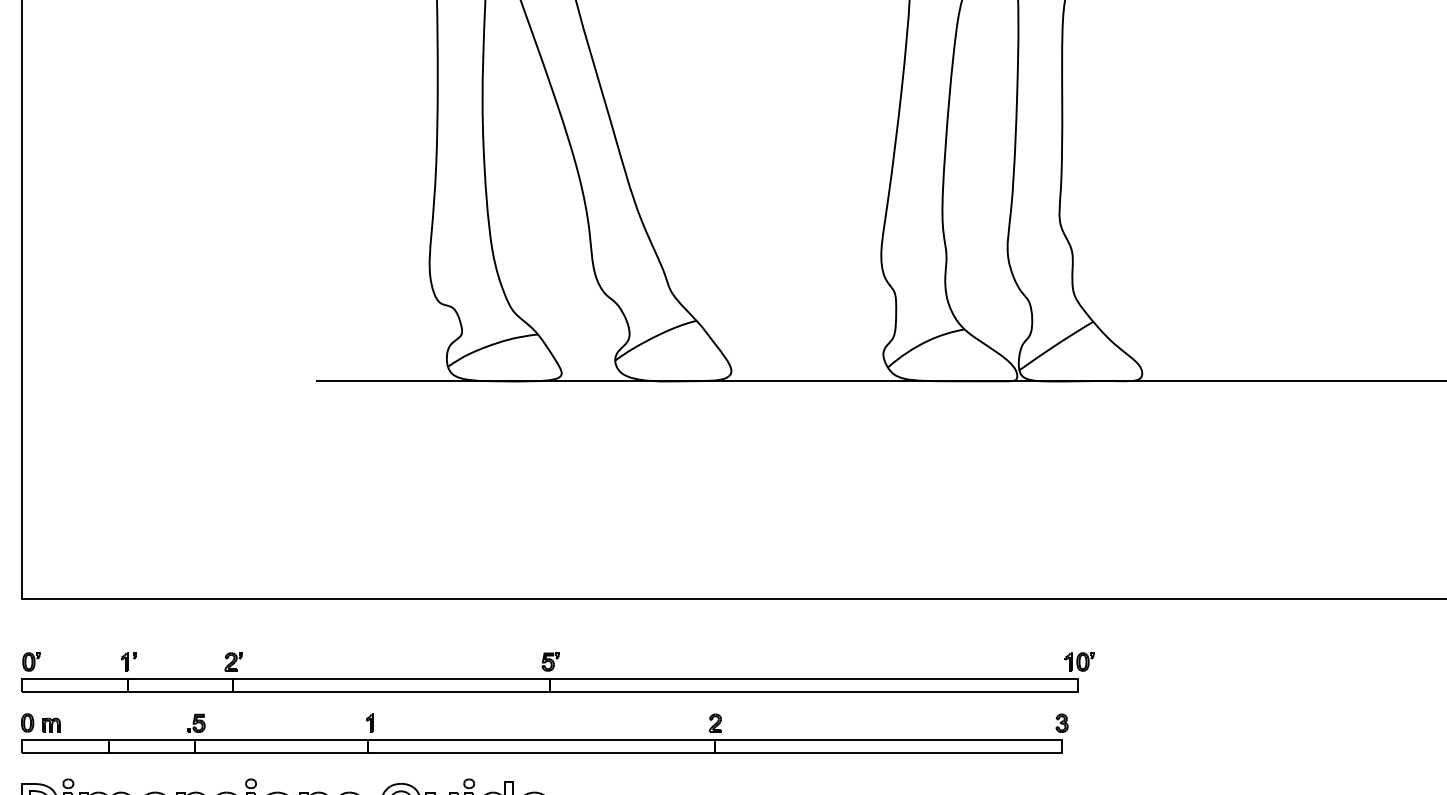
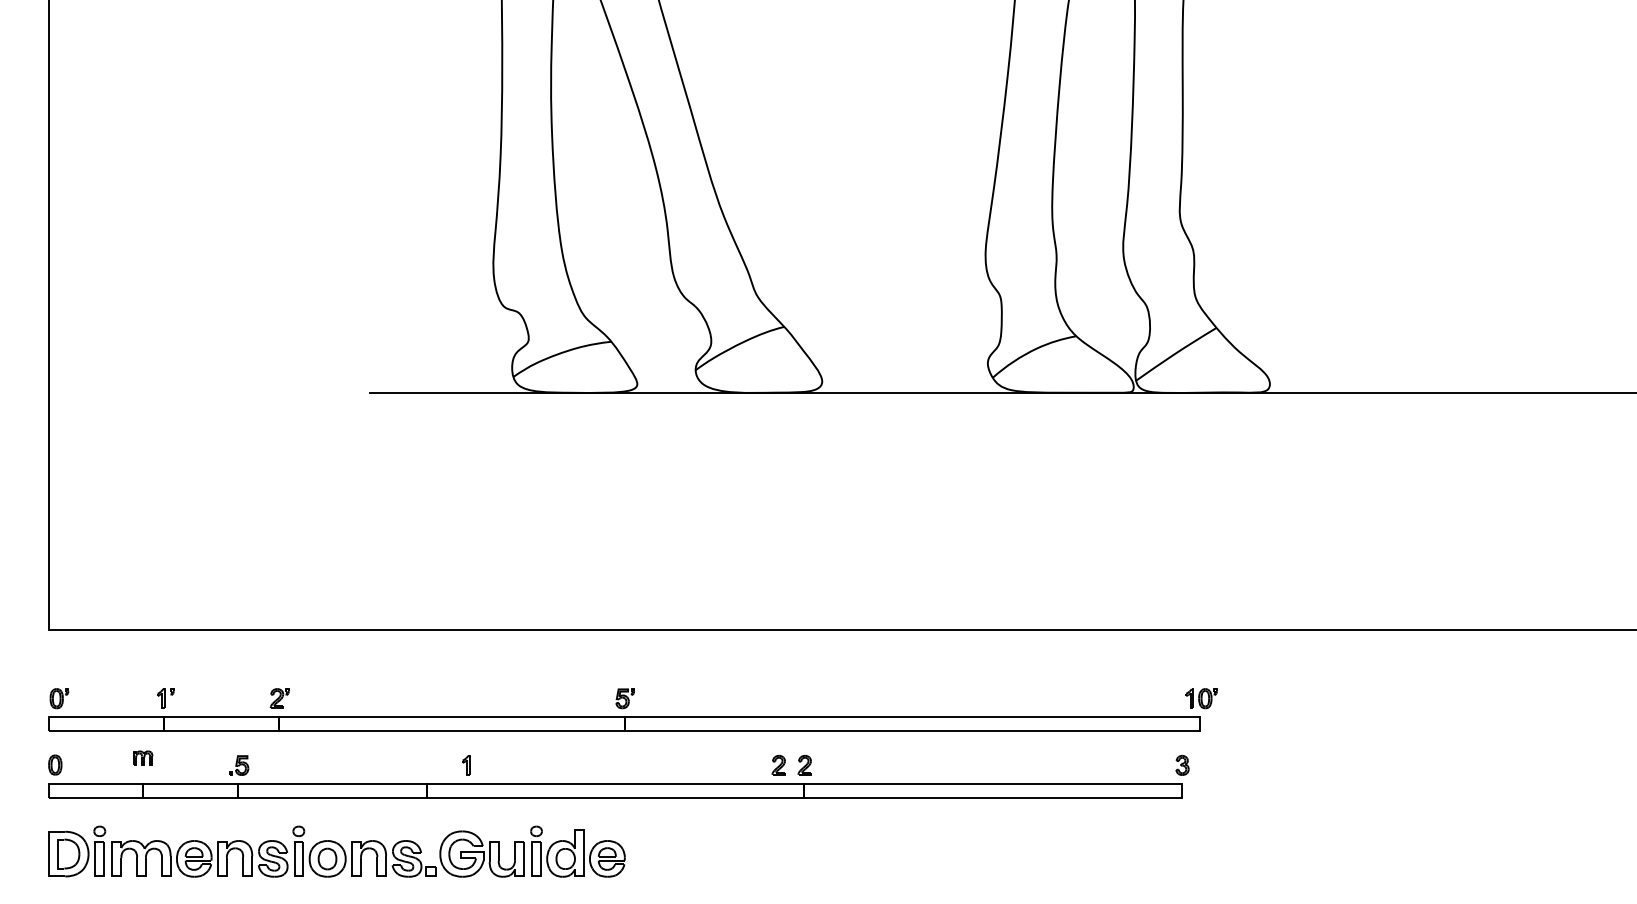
part: (370, 723) -> (466, 765), moved
part: (691, 723) -> (778, 765), added
part: (51, 724) -> (143, 757), moved

